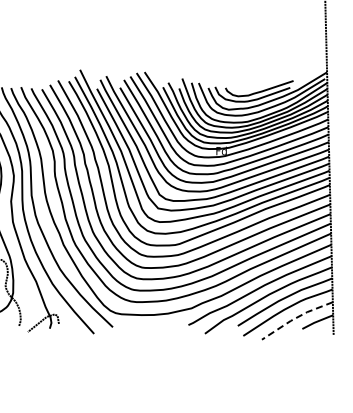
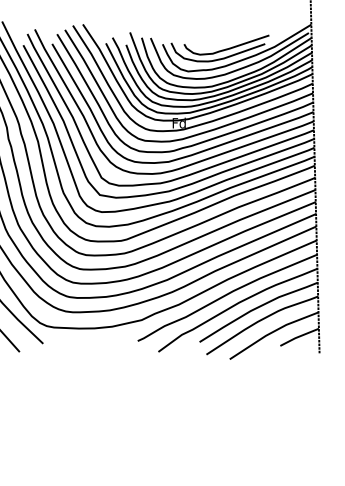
line: (295, 318) -> (271, 332), dashed -> solid

